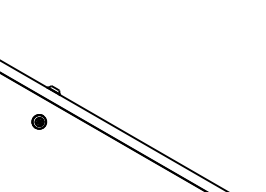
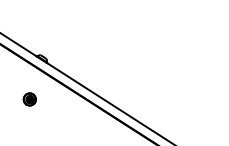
part: (39, 121) -> (30, 99), moved

